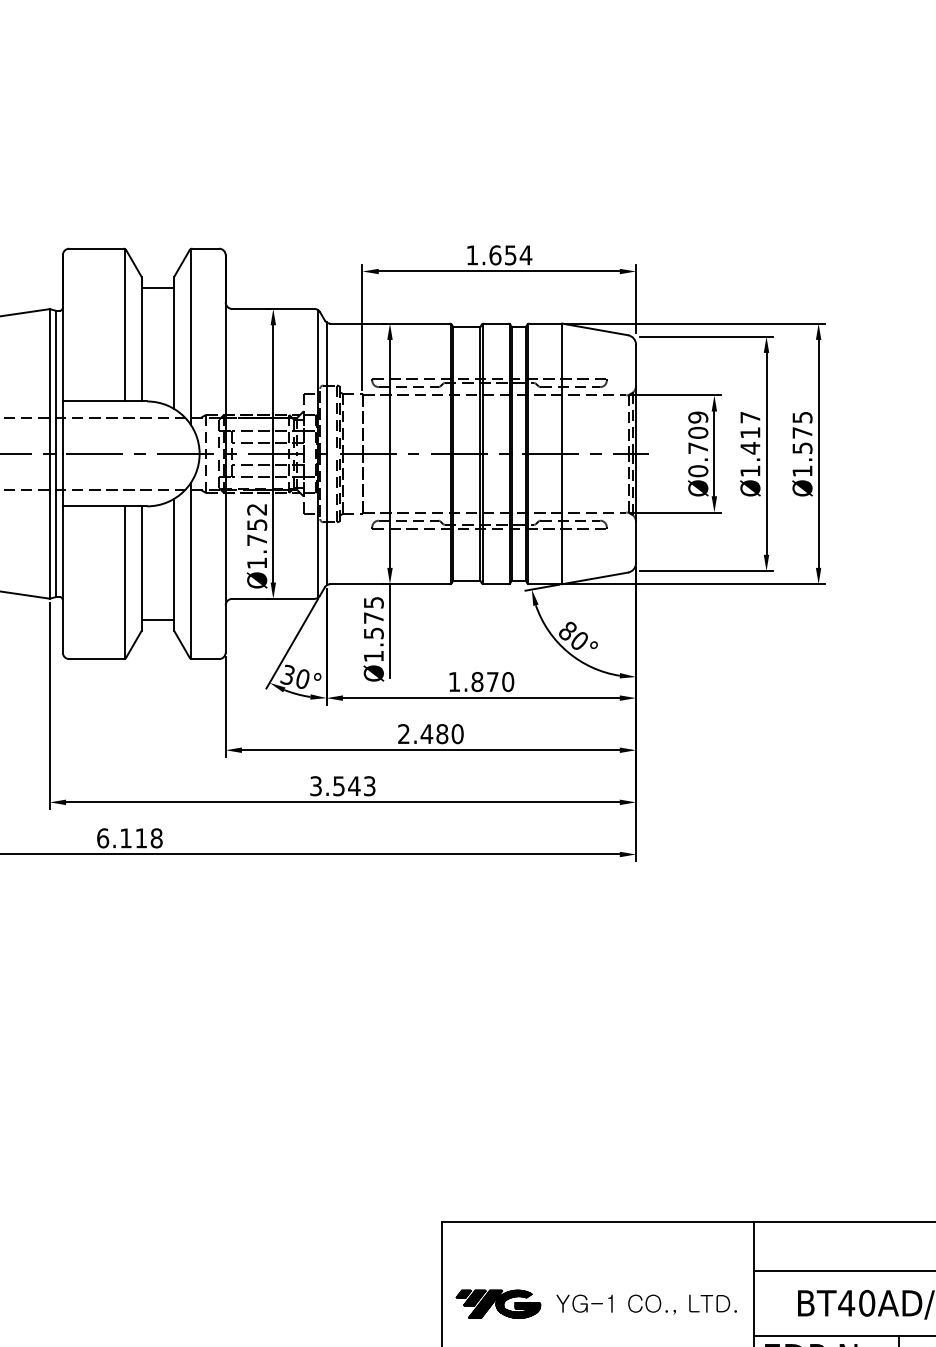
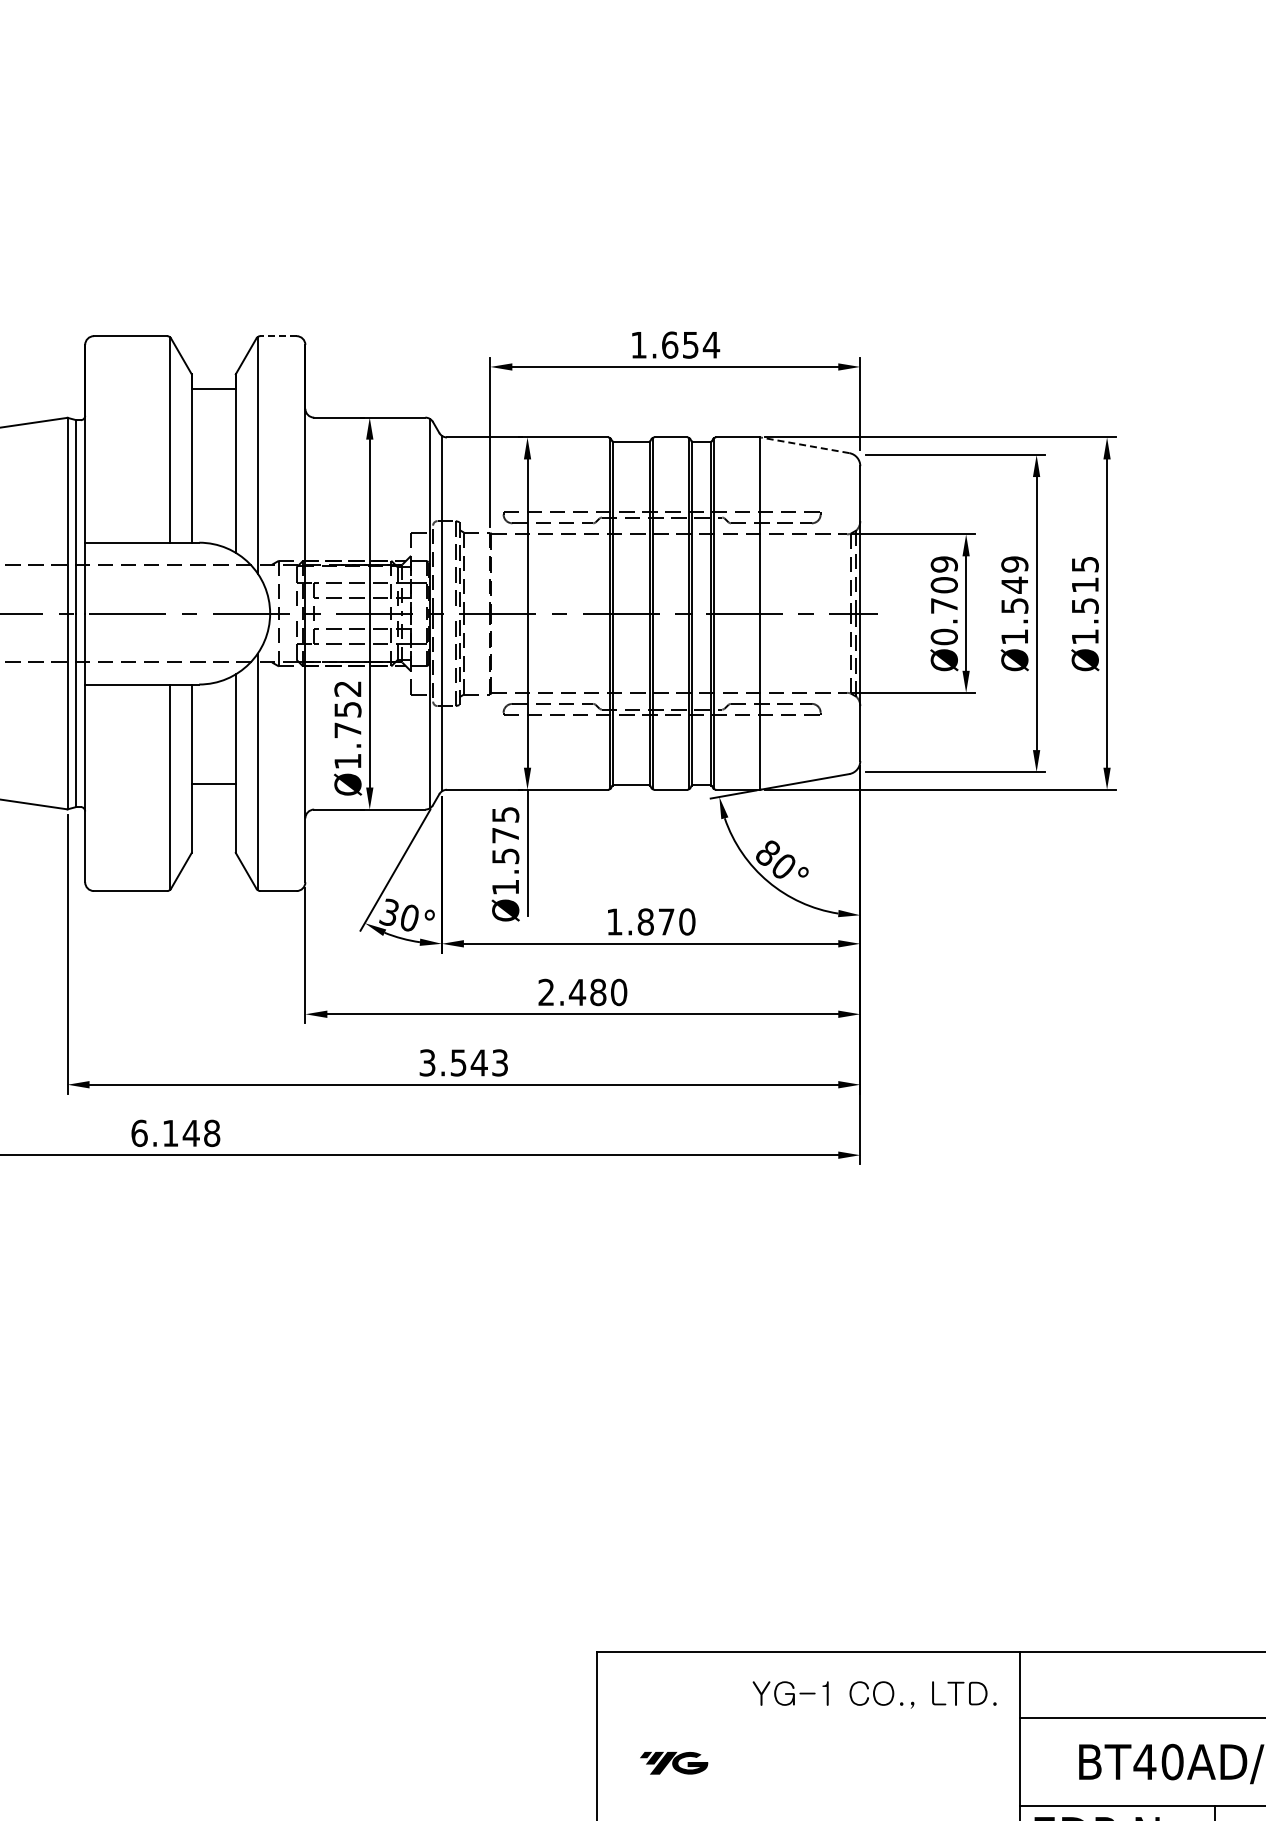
line: (205, 248) -> (277, 336), solid -> dashed
line: (595, 329) -> (805, 445), solid -> dashed
text: (802, 432) -> (1085, 584), Ø1.575 -> Ø1.515
text: (750, 433) -> (1014, 585), Ø1.417 -> Ø1.549
line: (157, 620) -> (213, 784), moved
text: (140, 838) -> (190, 1133), 6.118 -> 6.148
part: (497, 1303) -> (673, 1762), size x0.6
text: (646, 1304) -> (874, 1694), moved

